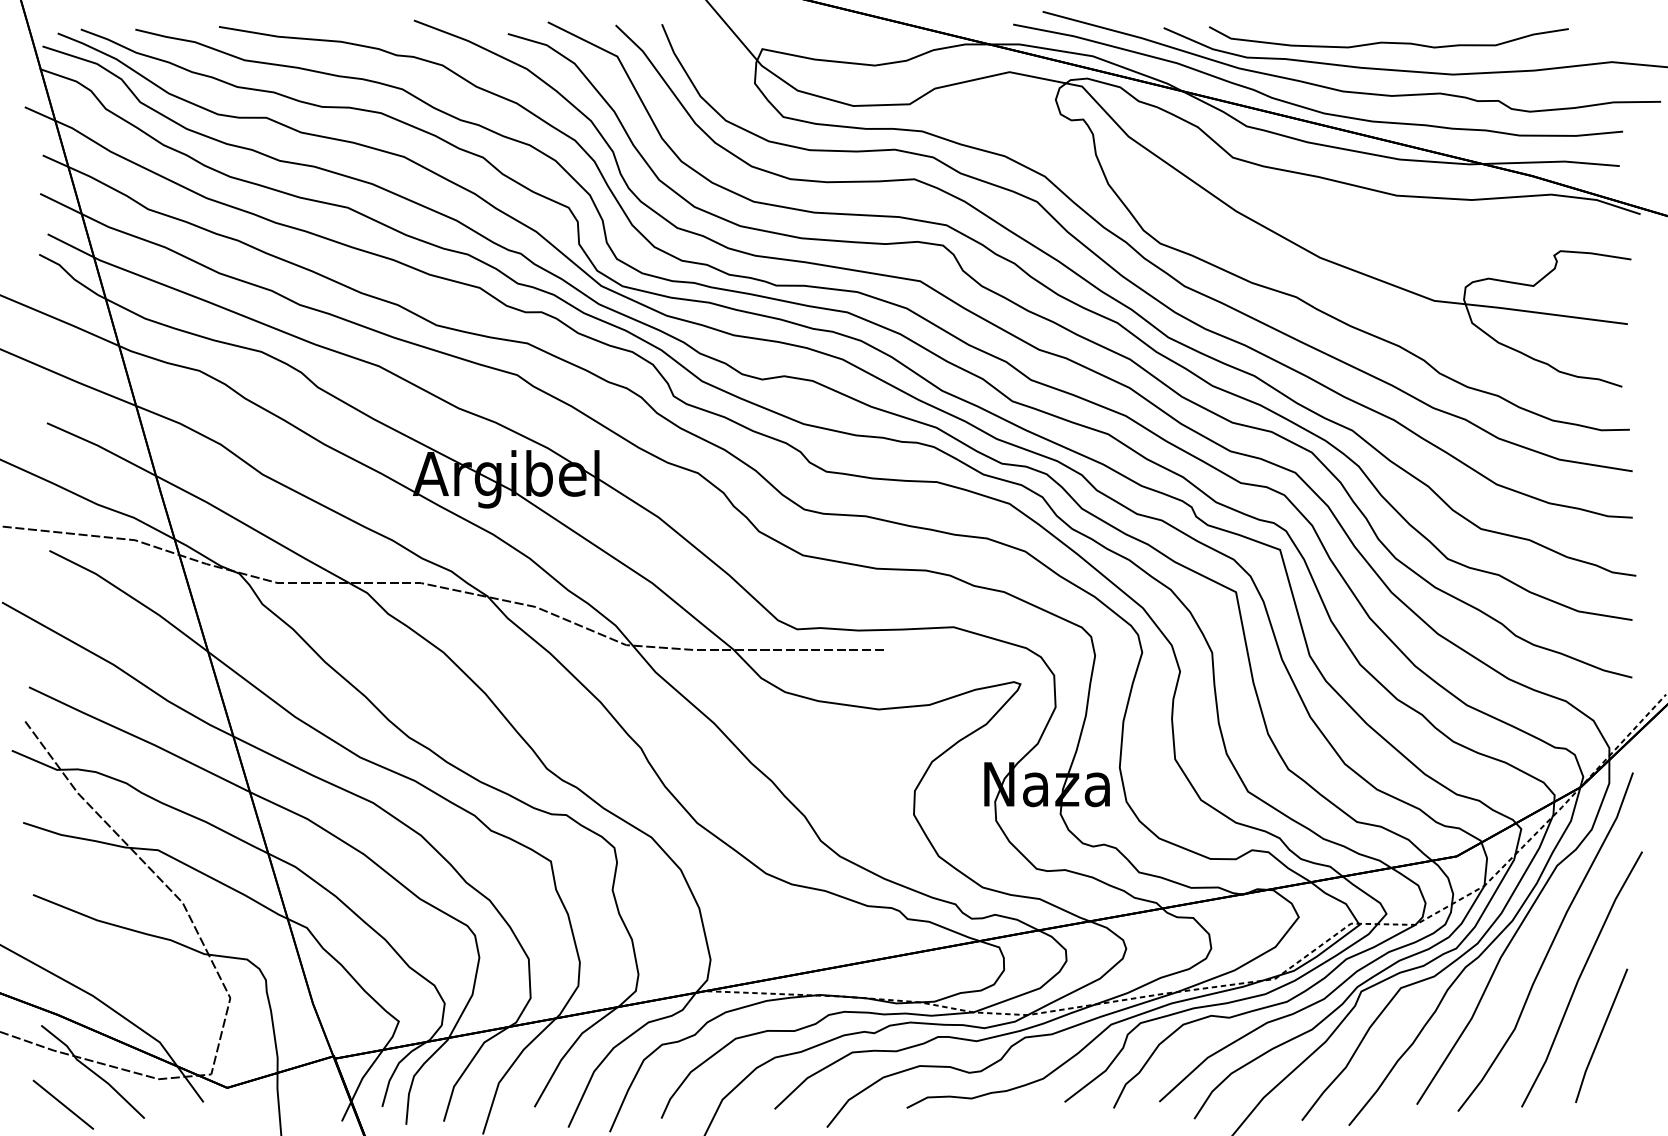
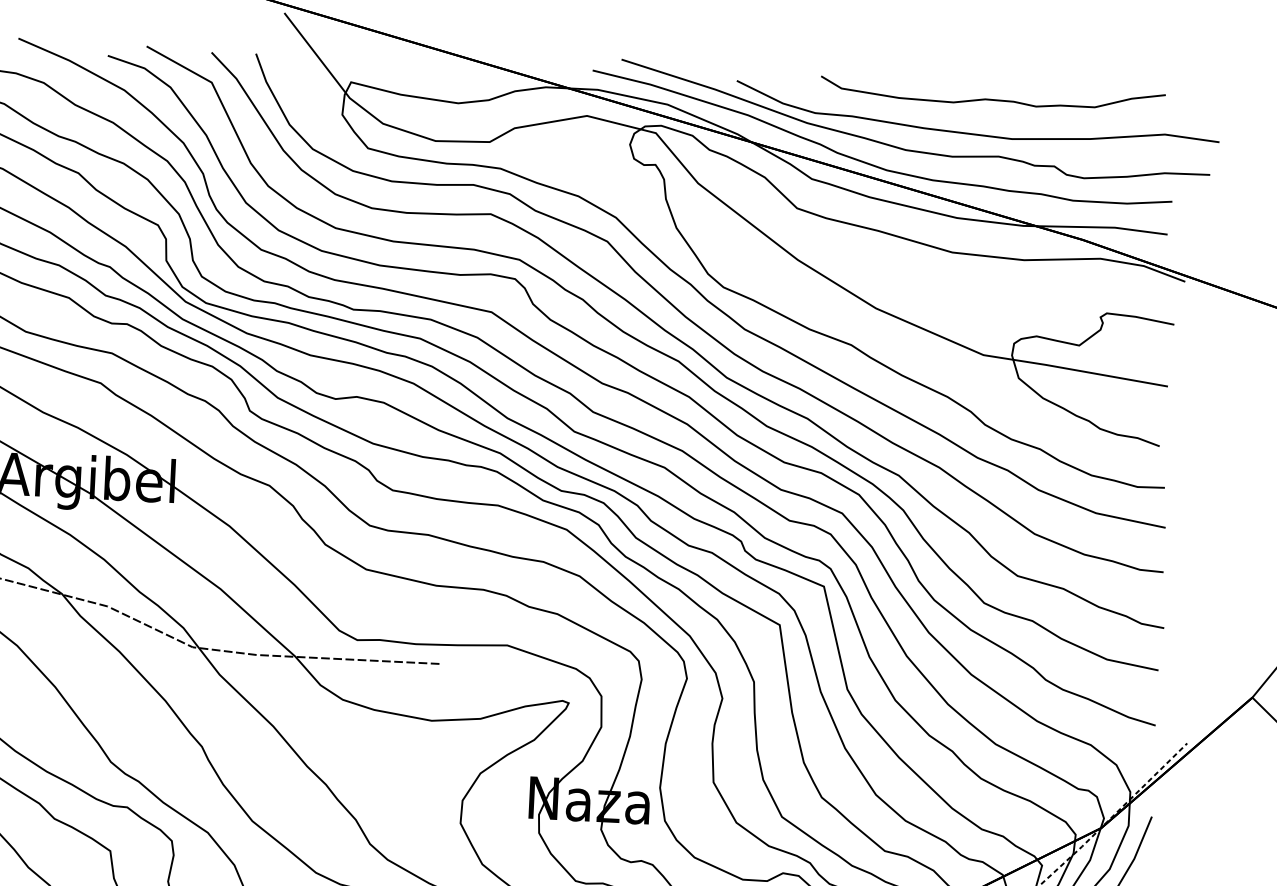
curve: (1387, 41) -> (991, 98), moved

